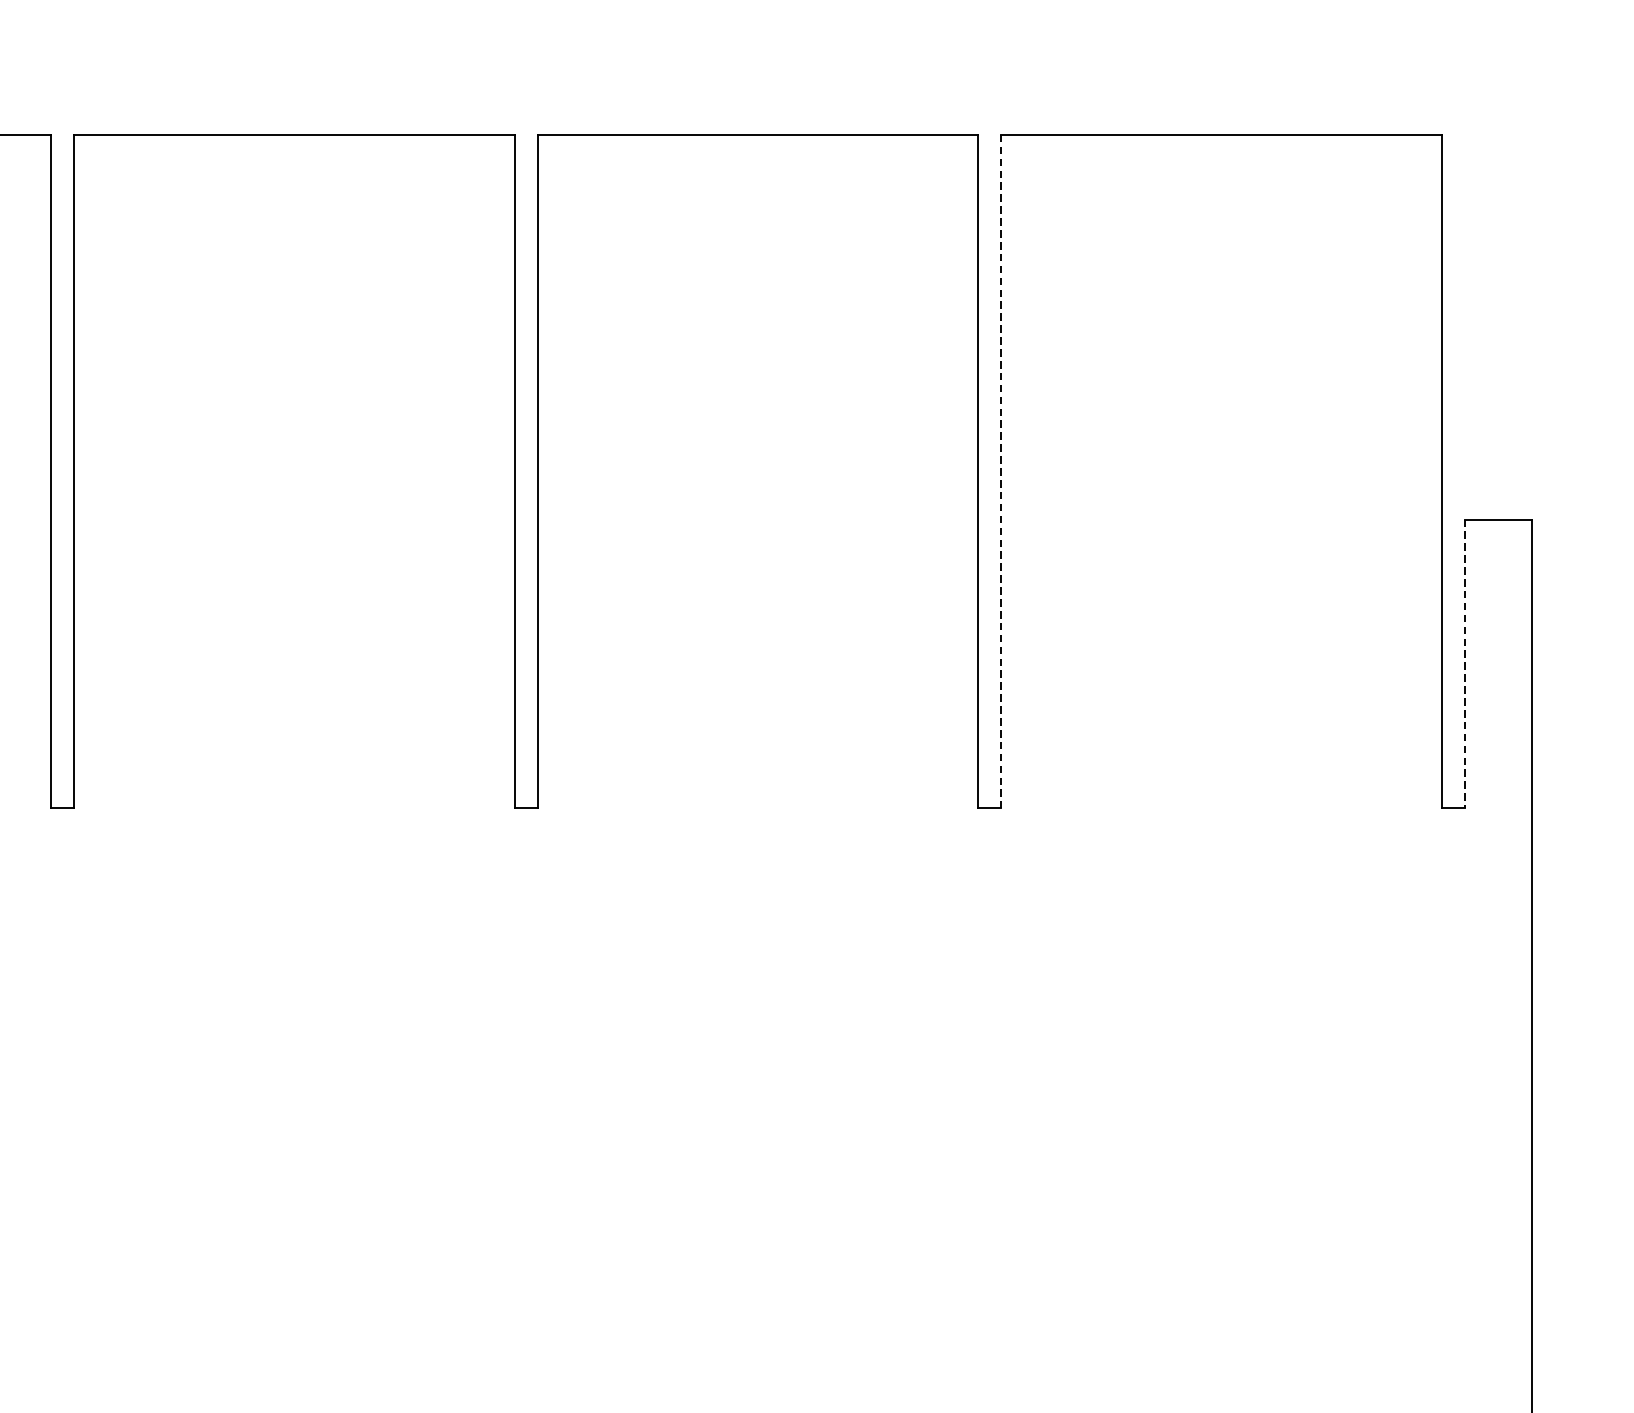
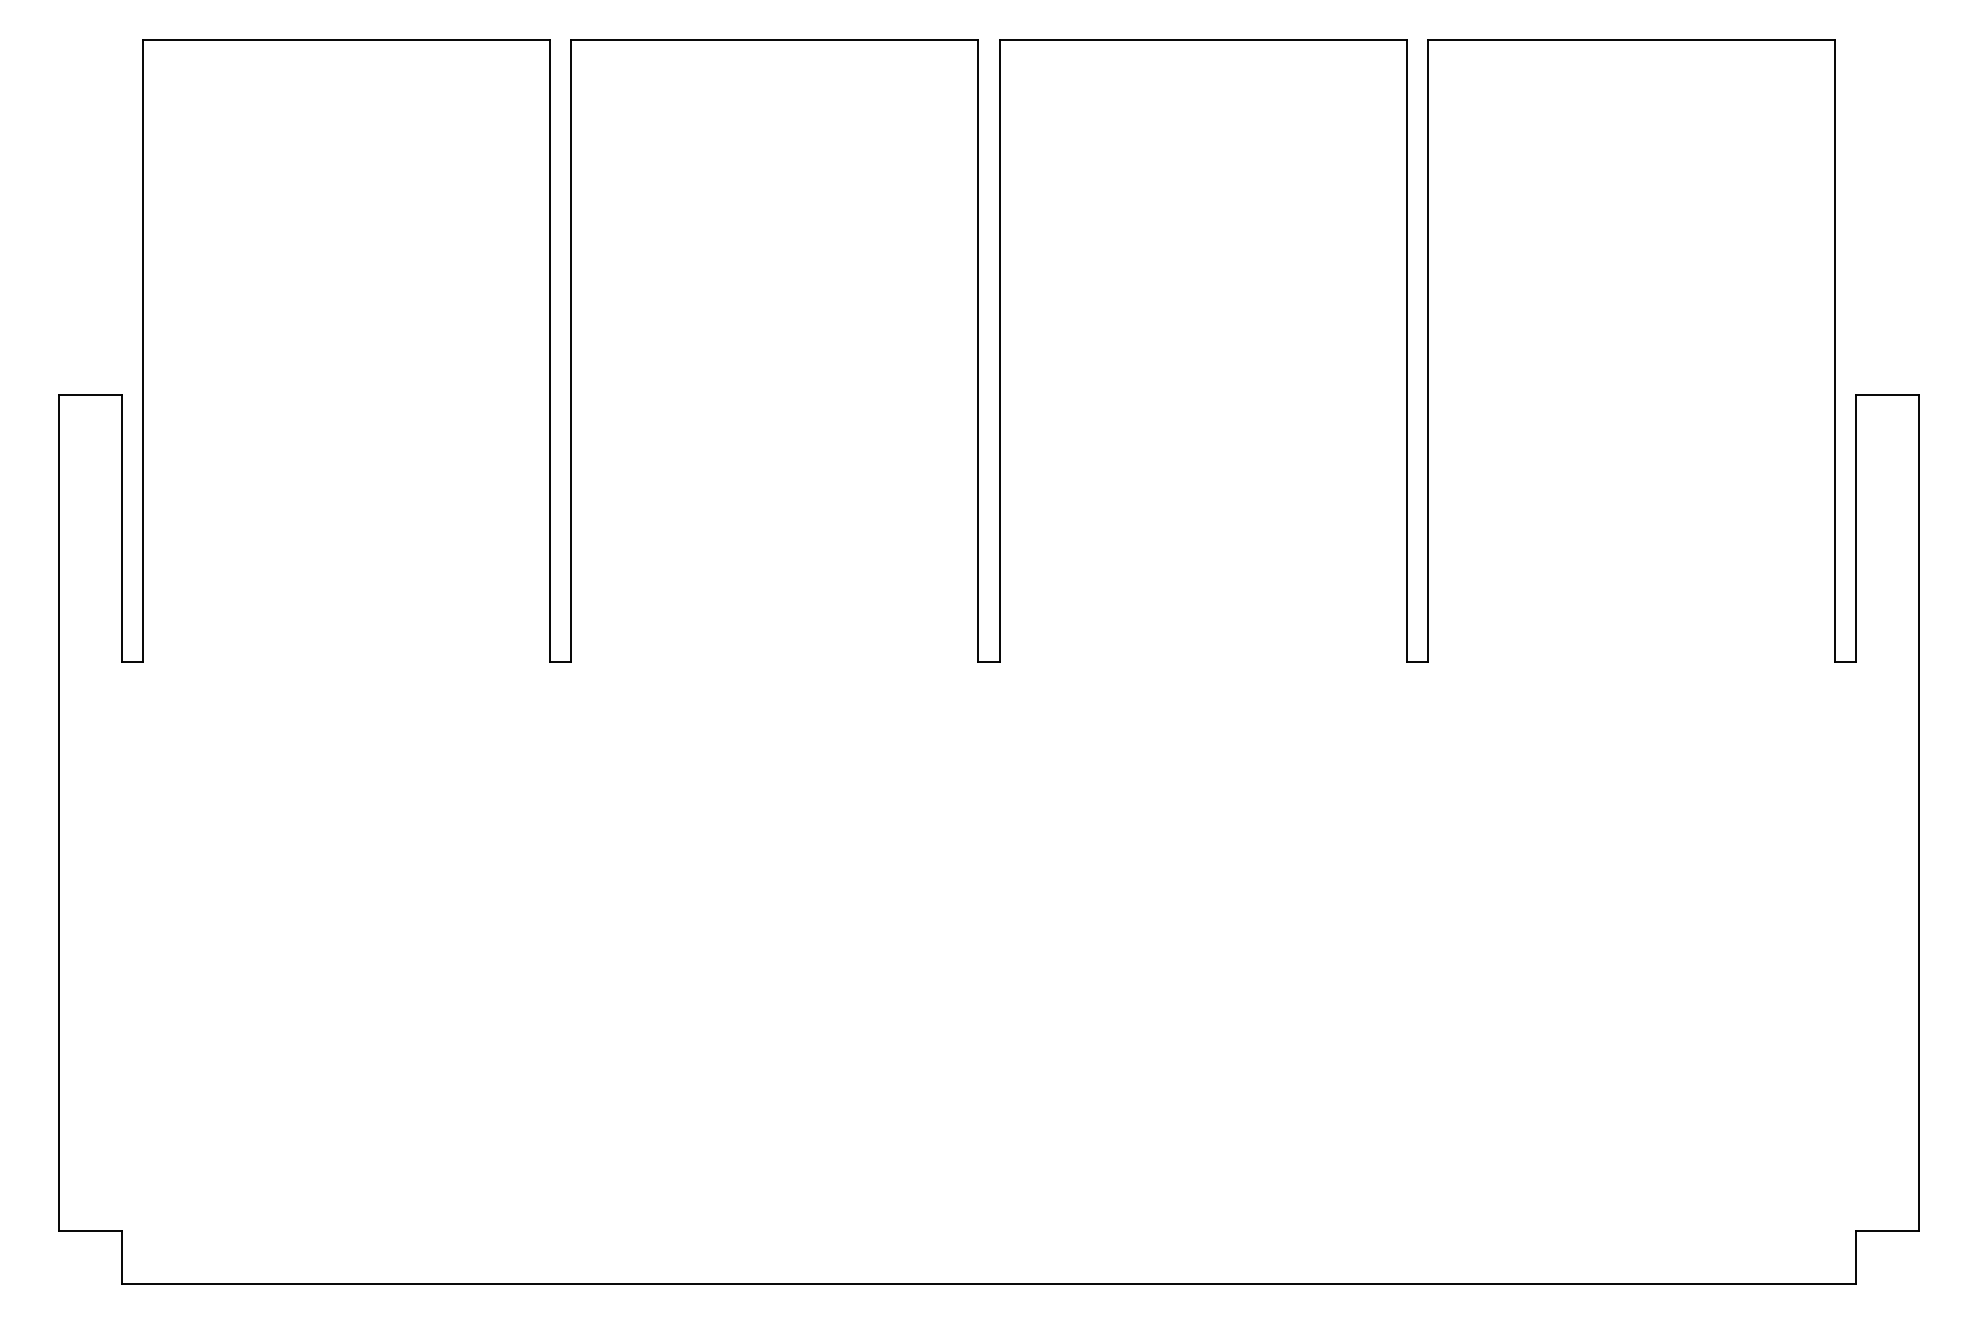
line: (1001, 472) -> (1428, 351), dashed -> solid
line: (1464, 664) -> (1856, 529), dashed -> solid

